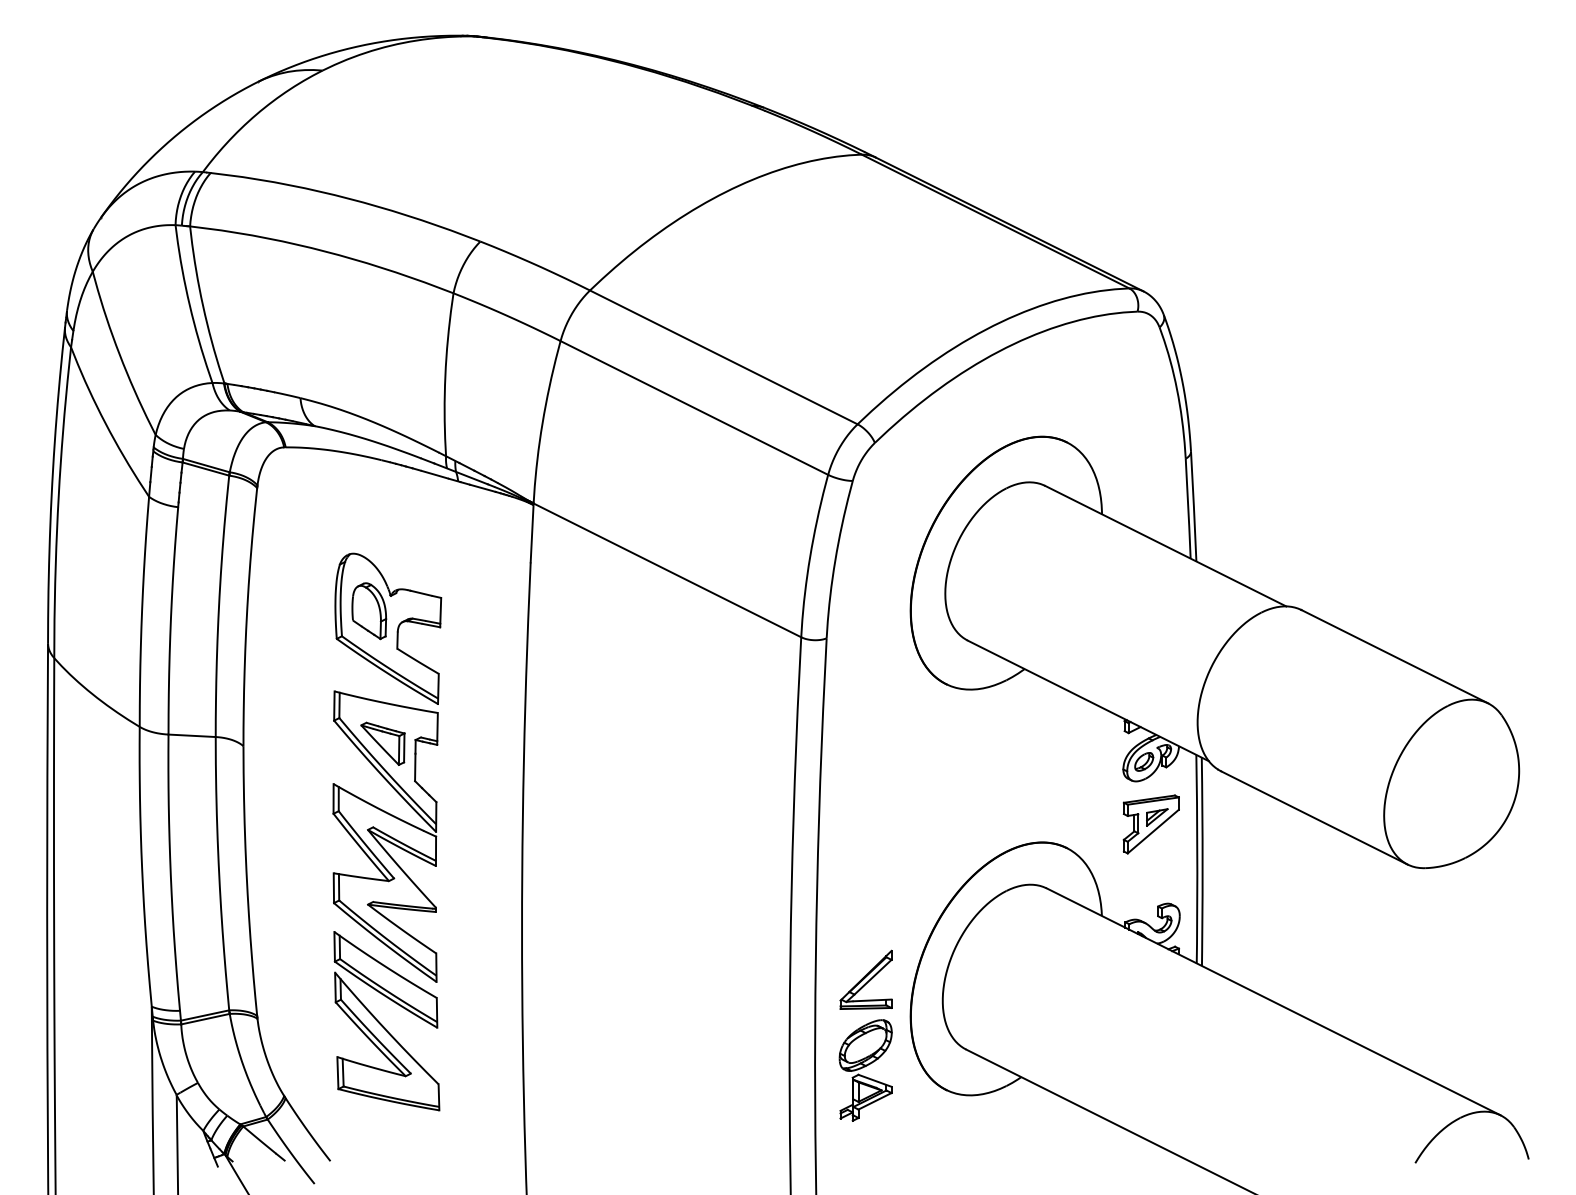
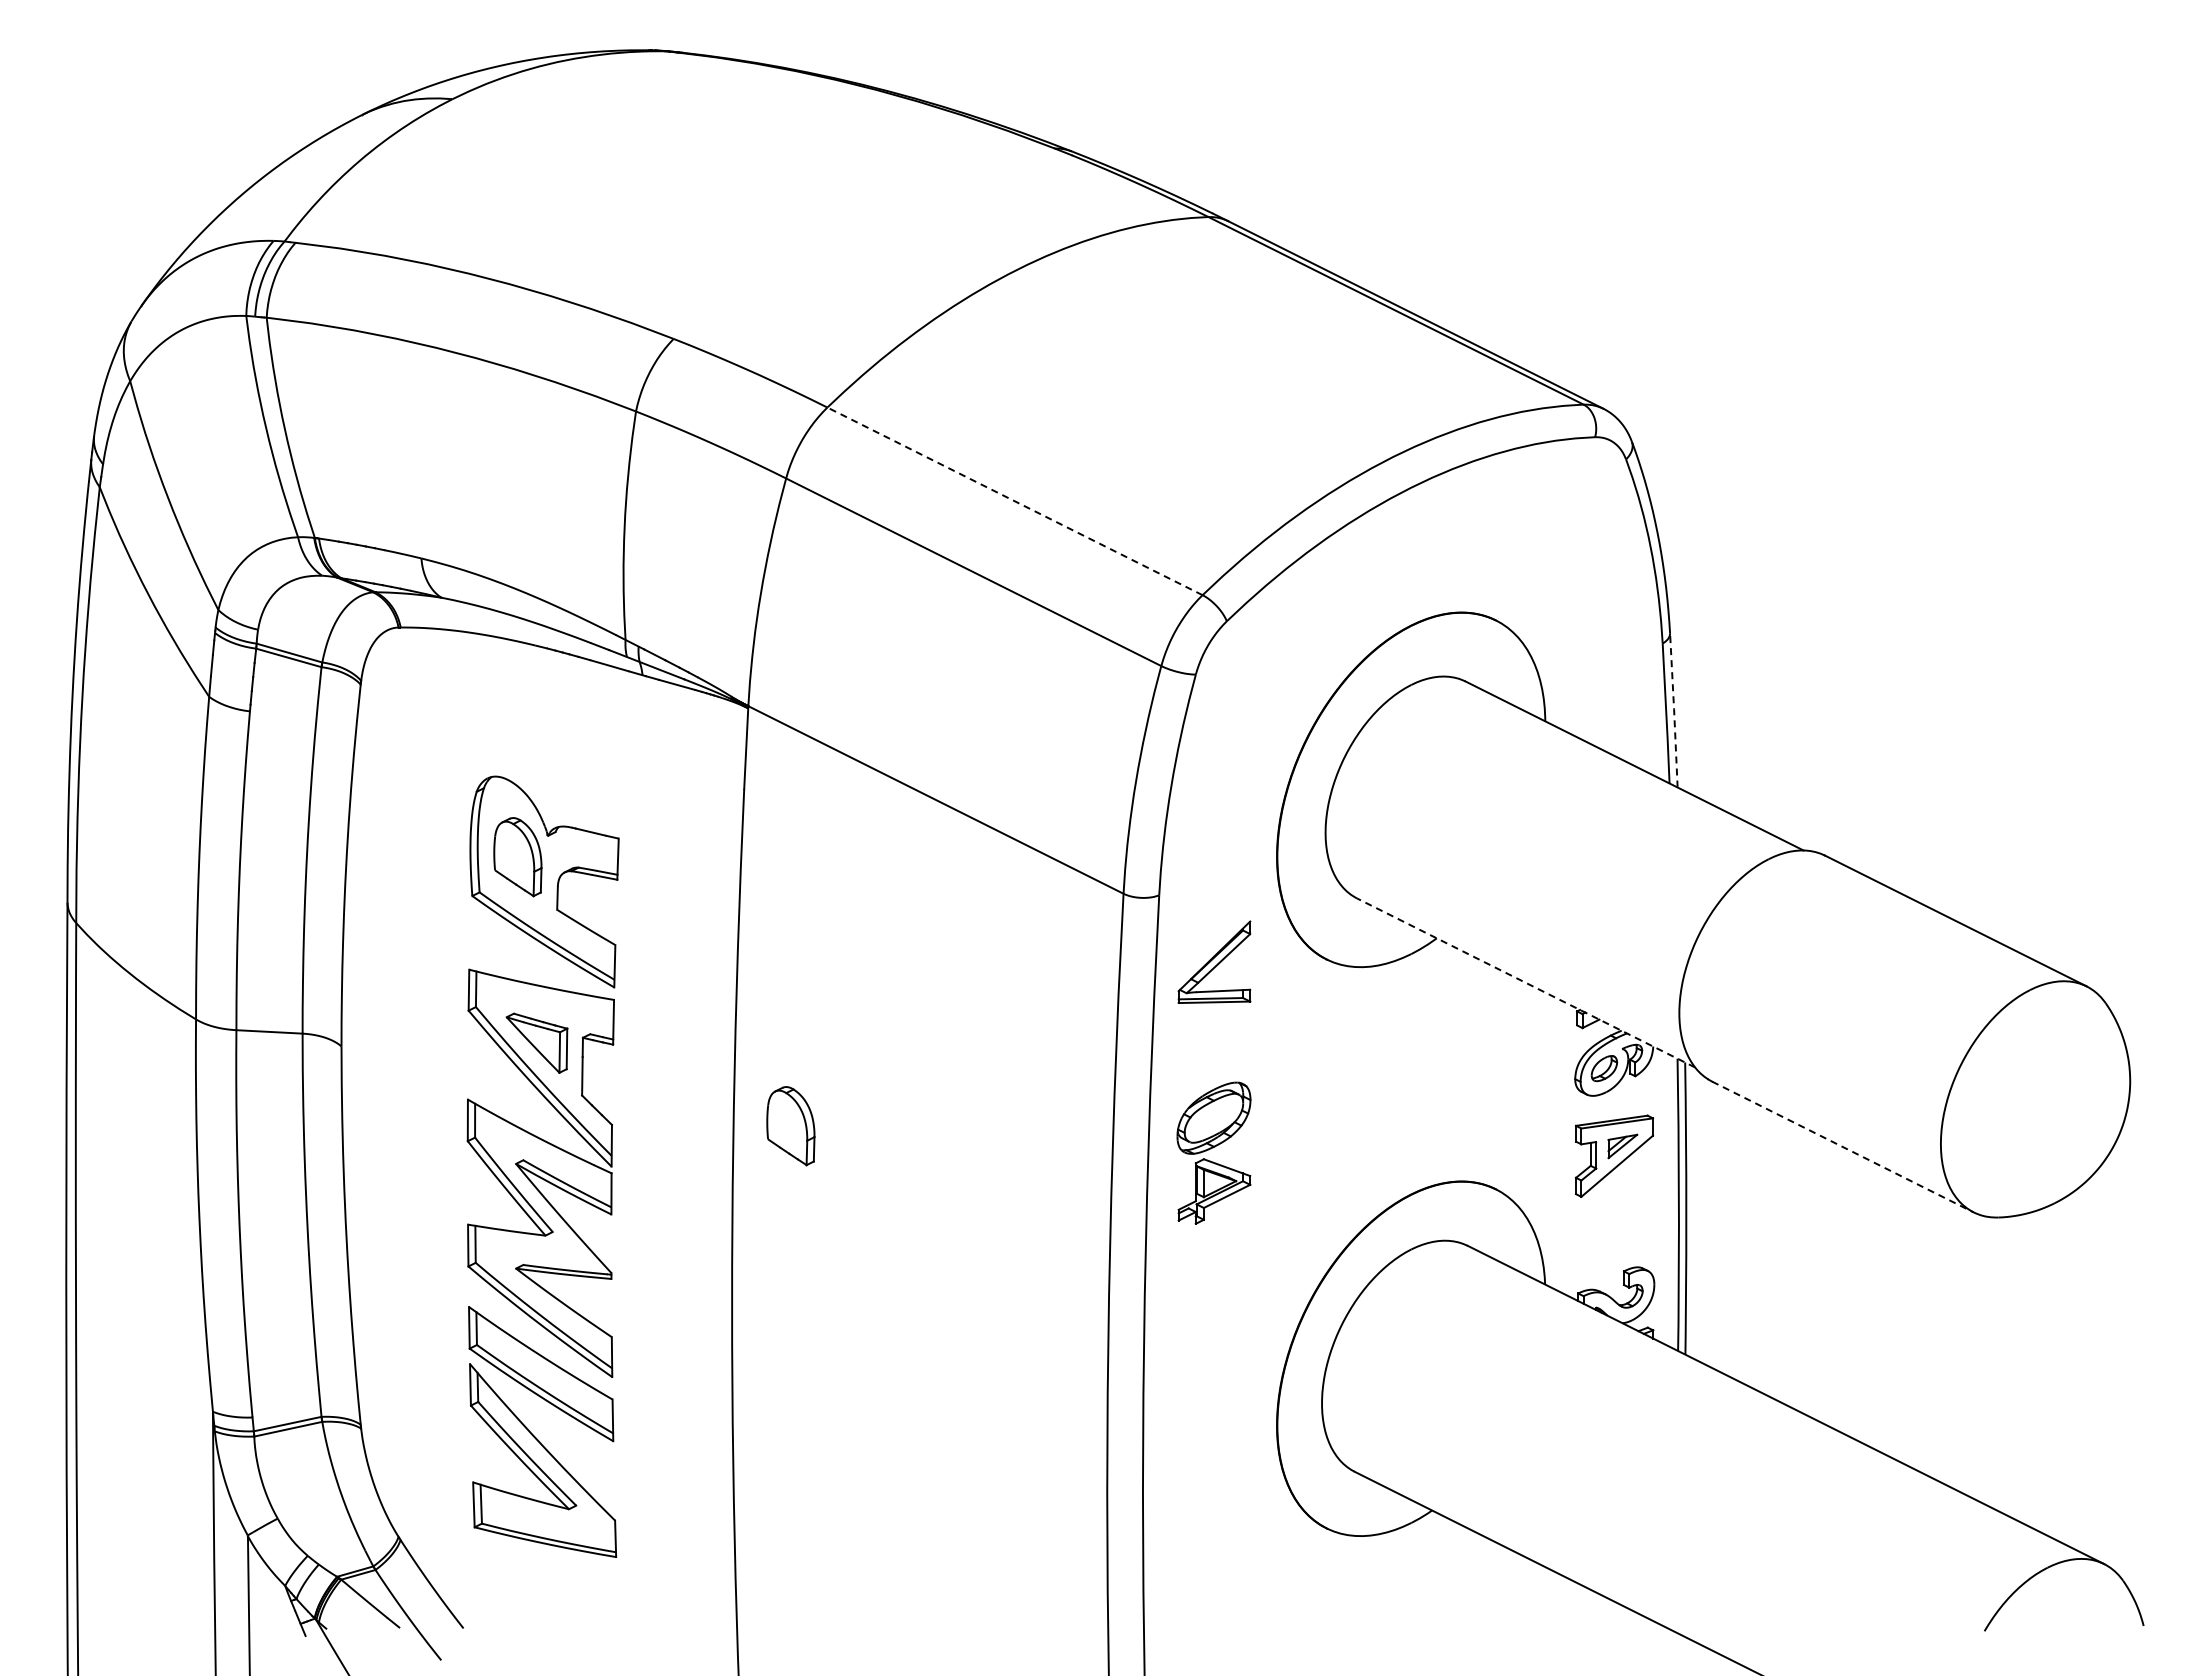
line: (724, 357) -> (1015, 501), solid -> dashed
line: (1194, 506) -> (1674, 710), solid -> dashed
line: (1088, 700) -> (1526, 982), solid -> dashed
part: (563, 803) -> (790, 1126), added
line: (1314, 818) -> (1843, 1147), solid -> dashed
part: (866, 979) -> (1214, 961), moved
part: (865, 1069) -> (1213, 1152), moved

